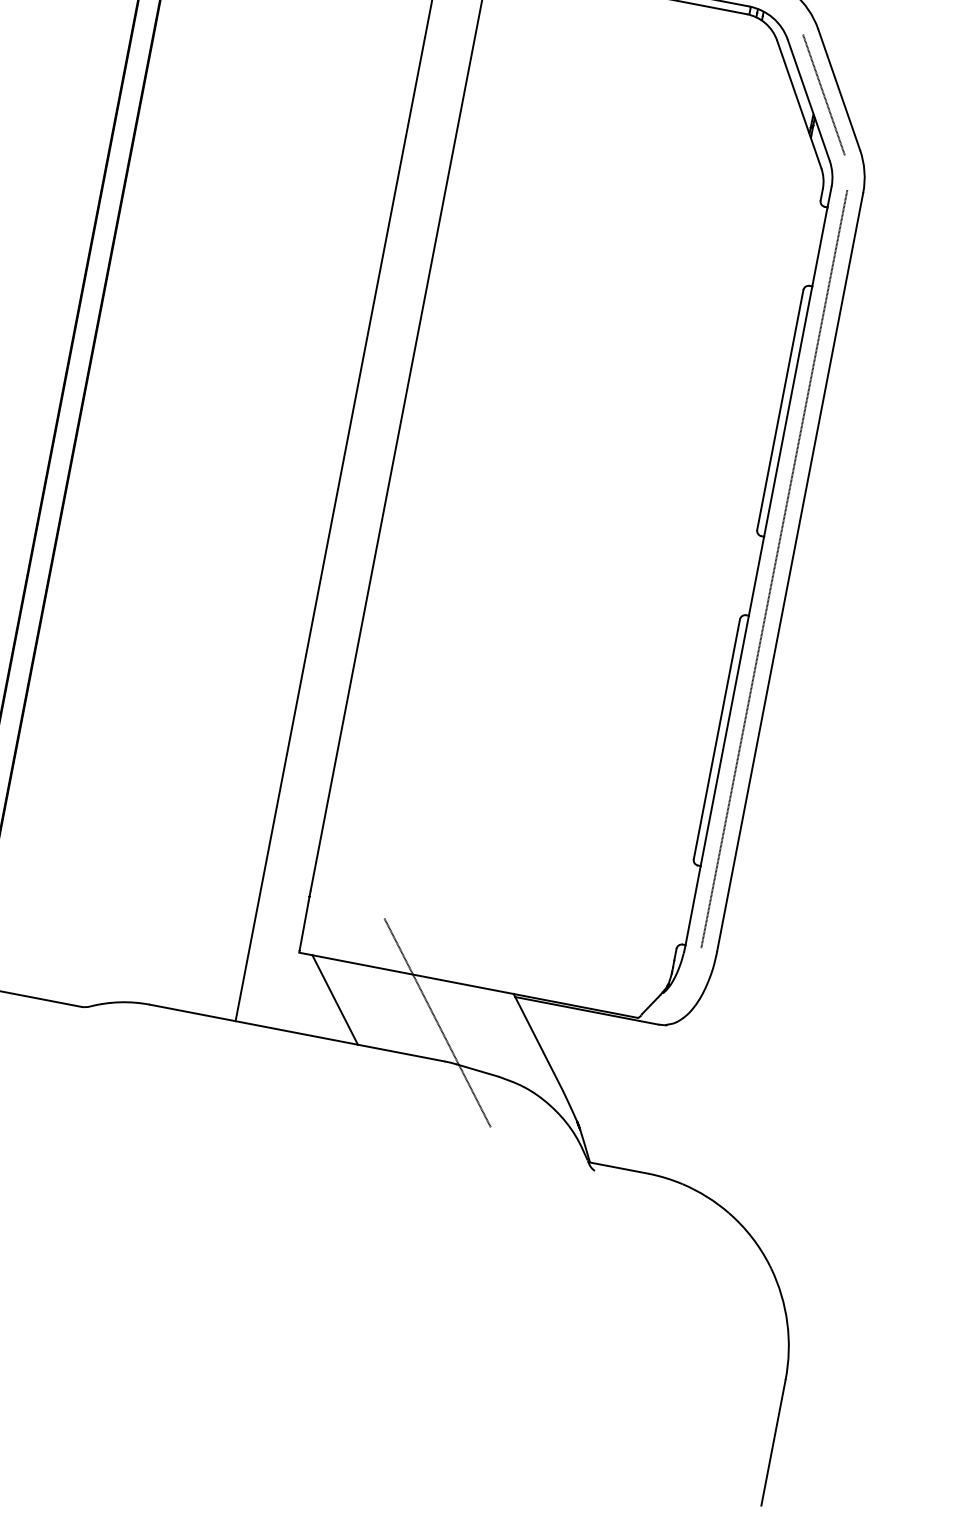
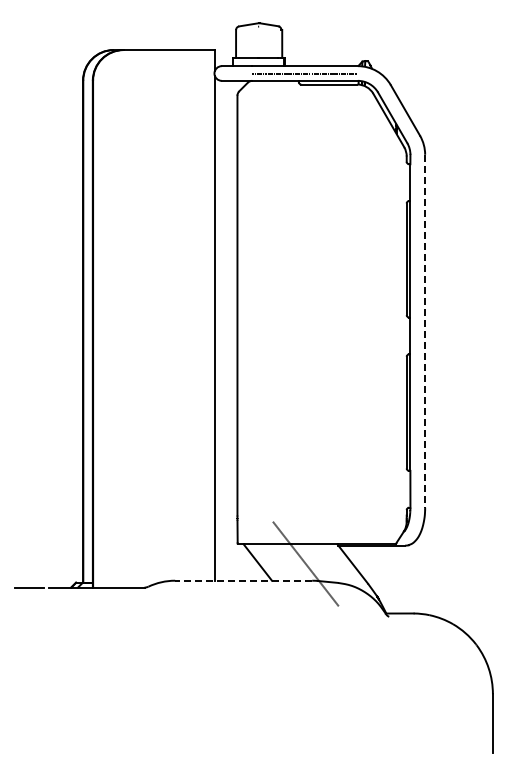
line: (822, 93) -> (398, 113), removed
line: (774, 567) -> (417, 330), removed
line: (790, 572) -> (425, 331), solid -> dashed
line: (296, 1032) -> (243, 580), solid -> dashed

